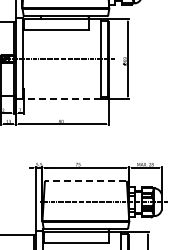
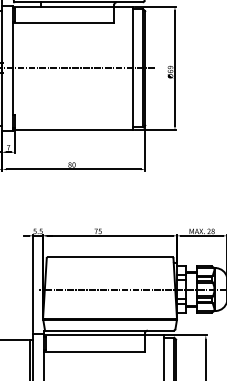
line: (61, 98) -> (72, 129), dashed -> solid
line: (85, 181) -> (109, 257), dashed -> solid

